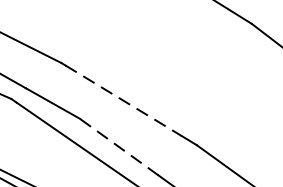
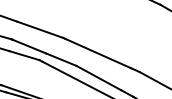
line: (123, 100) -> (98, 53), dashed -> solid
line: (119, 147) -> (99, 78), dashed -> solid

